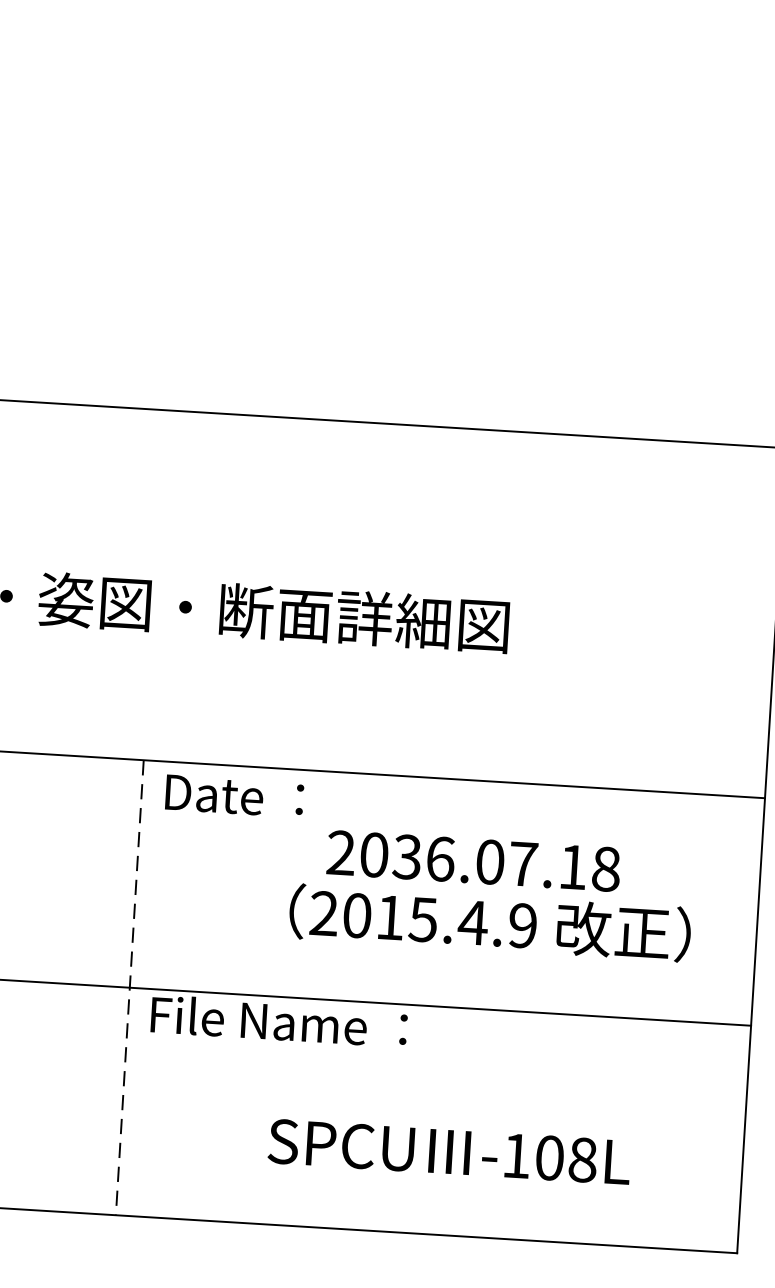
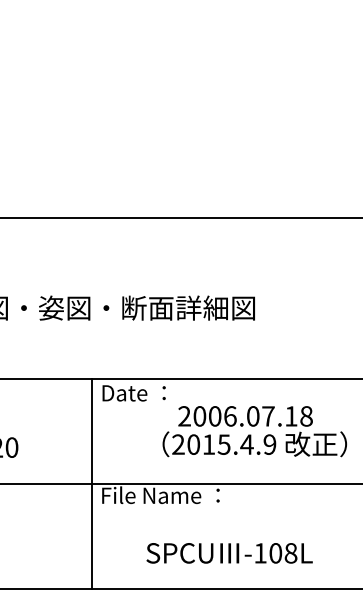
text: (406, 857) -> (214, 416), 2036.07.18 -> 2006.07.18
line: (129, 988) -> (91, 484), dashed -> solid
text: (449, 1152) -> (229, 553), moved

